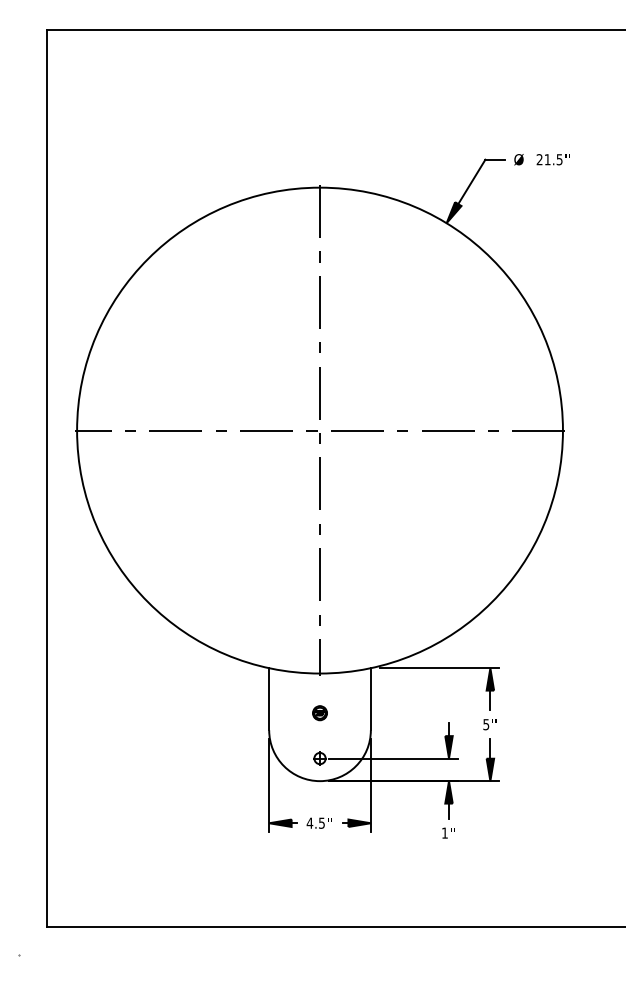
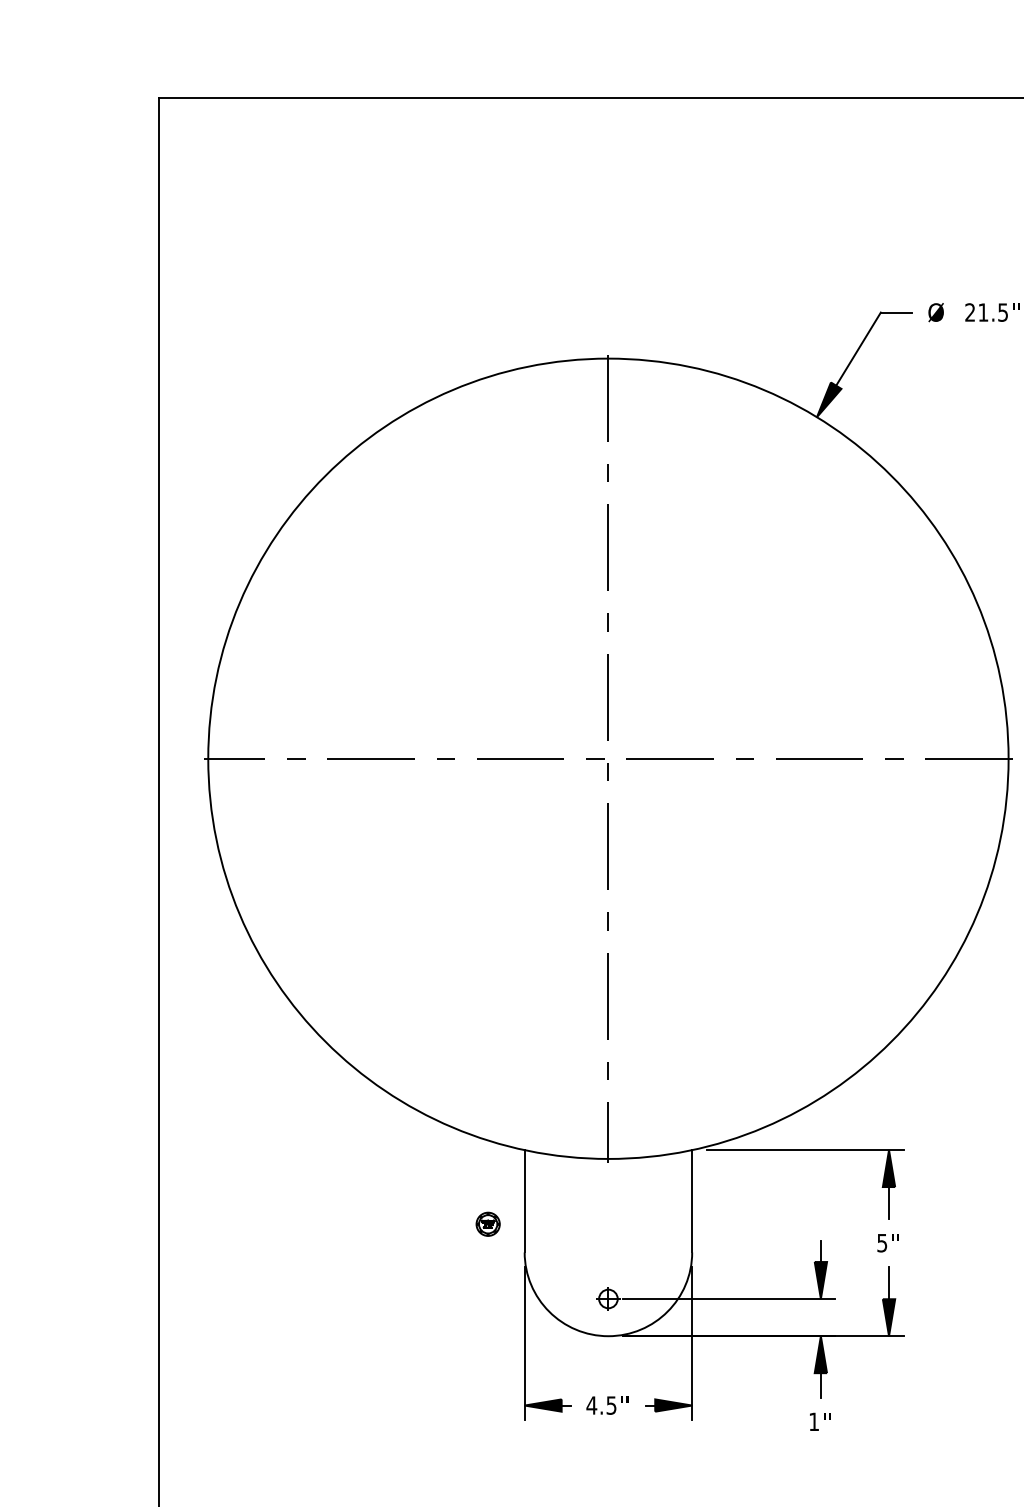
part: (319, 713) -> (487, 1224), moved

